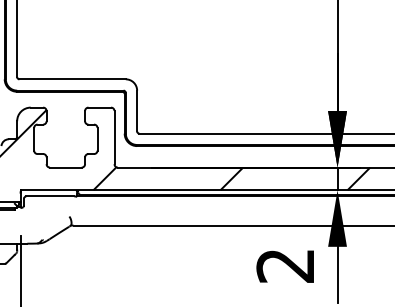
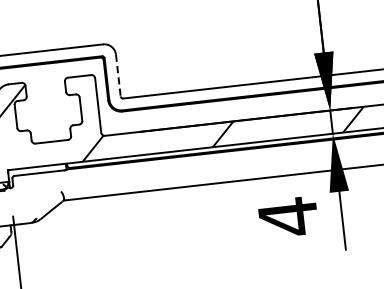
line: (137, 111) -> (118, 76), solid -> dashed
text: (284, 265) -> (287, 217), 2 -> 4

